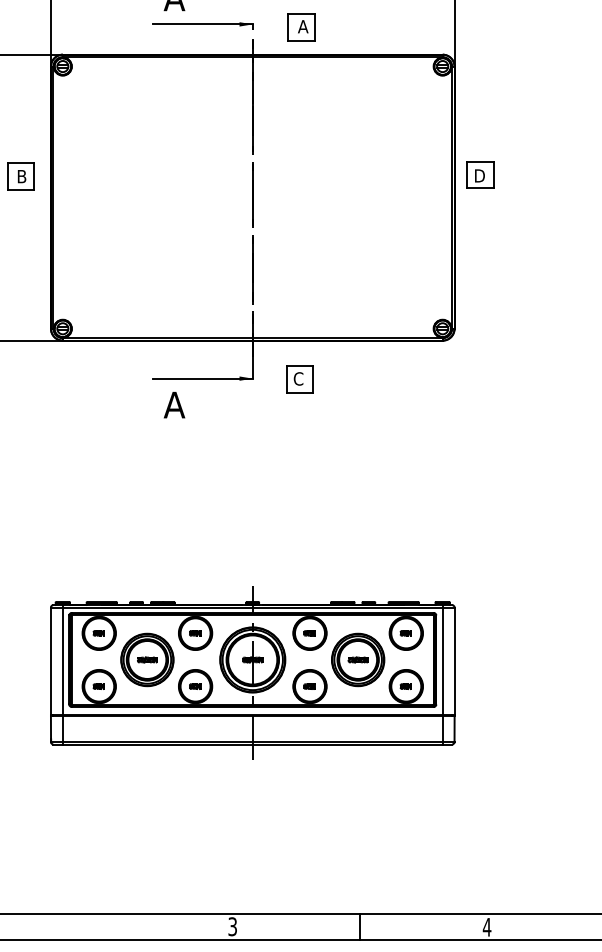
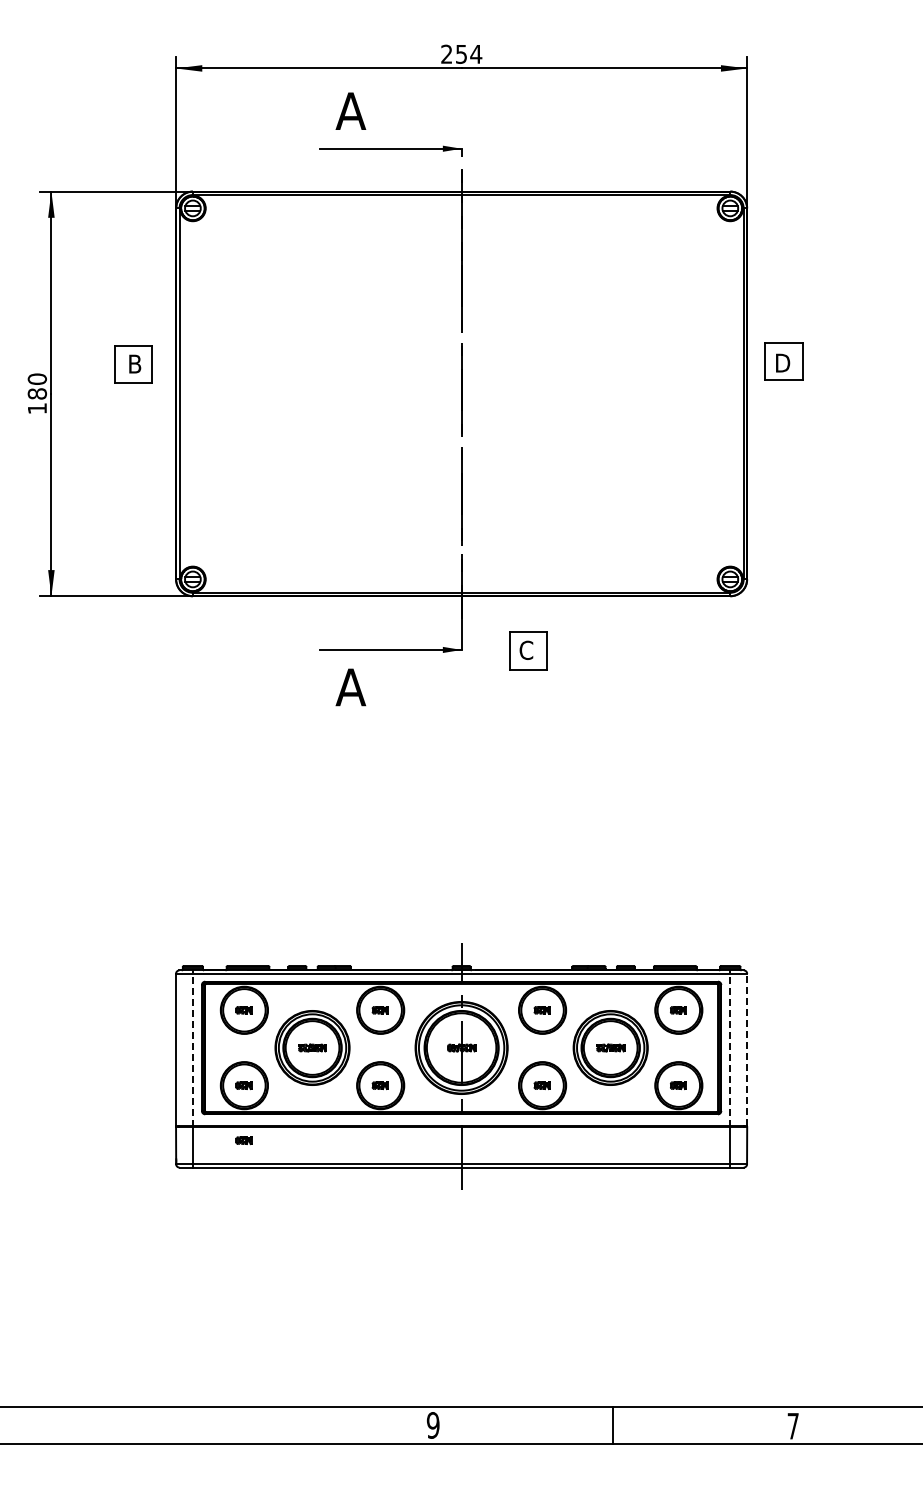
part: (301, 27) -> (530, 153), removed
line: (62, 660) -> (192, 1048), solid -> dashed
line: (442, 660) -> (730, 1048), solid -> dashed
line: (454, 661) -> (747, 1049), solid -> dashed
part: (98, 725) -> (243, 1140), added
text: (232, 926) -> (432, 1425), 3 -> 9
text: (487, 927) -> (793, 1426), 4 -> 7

